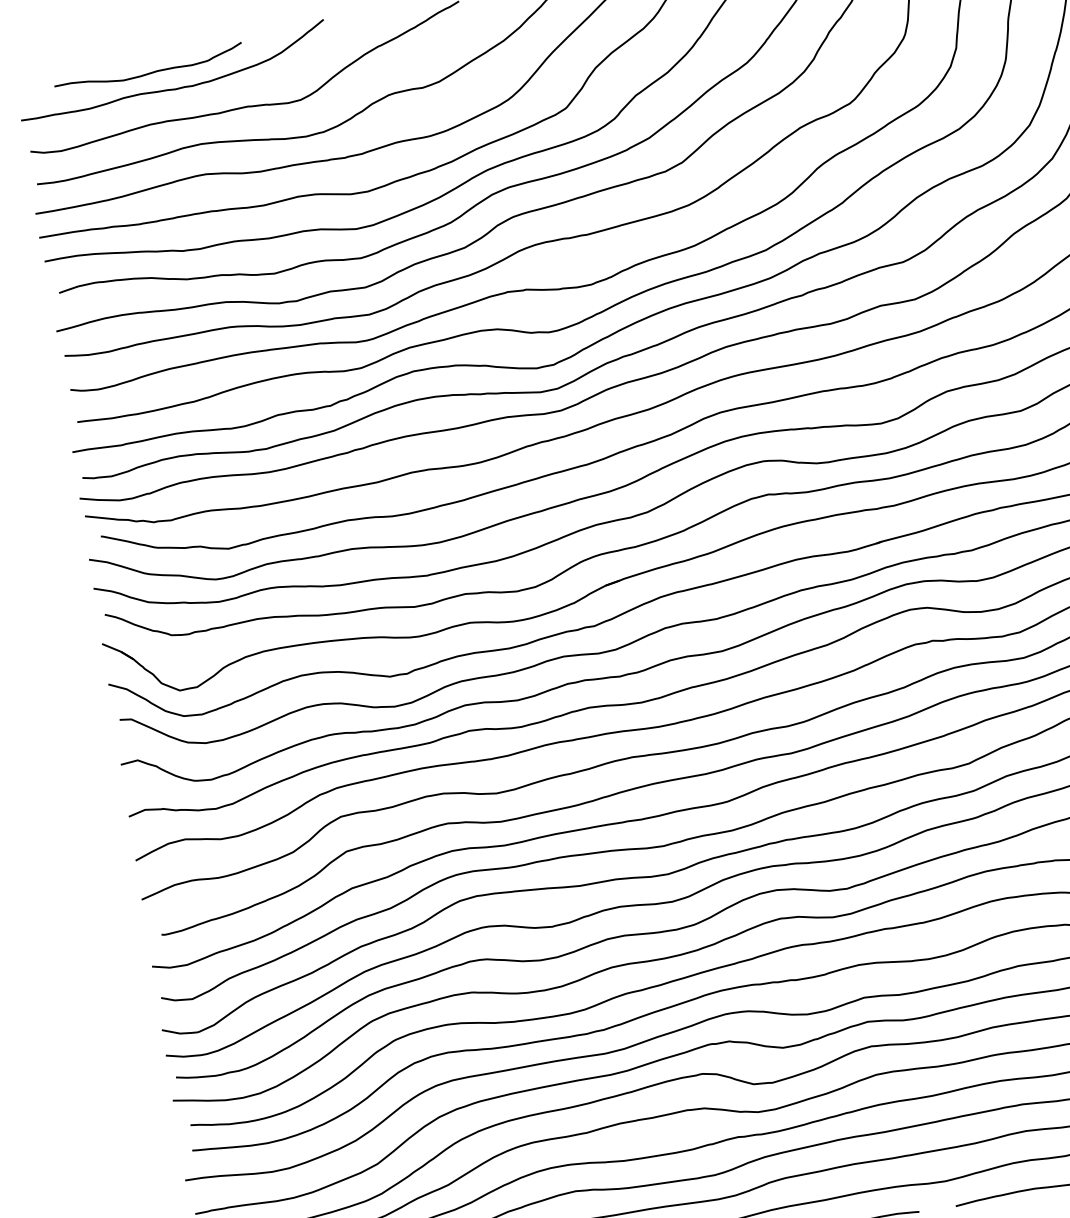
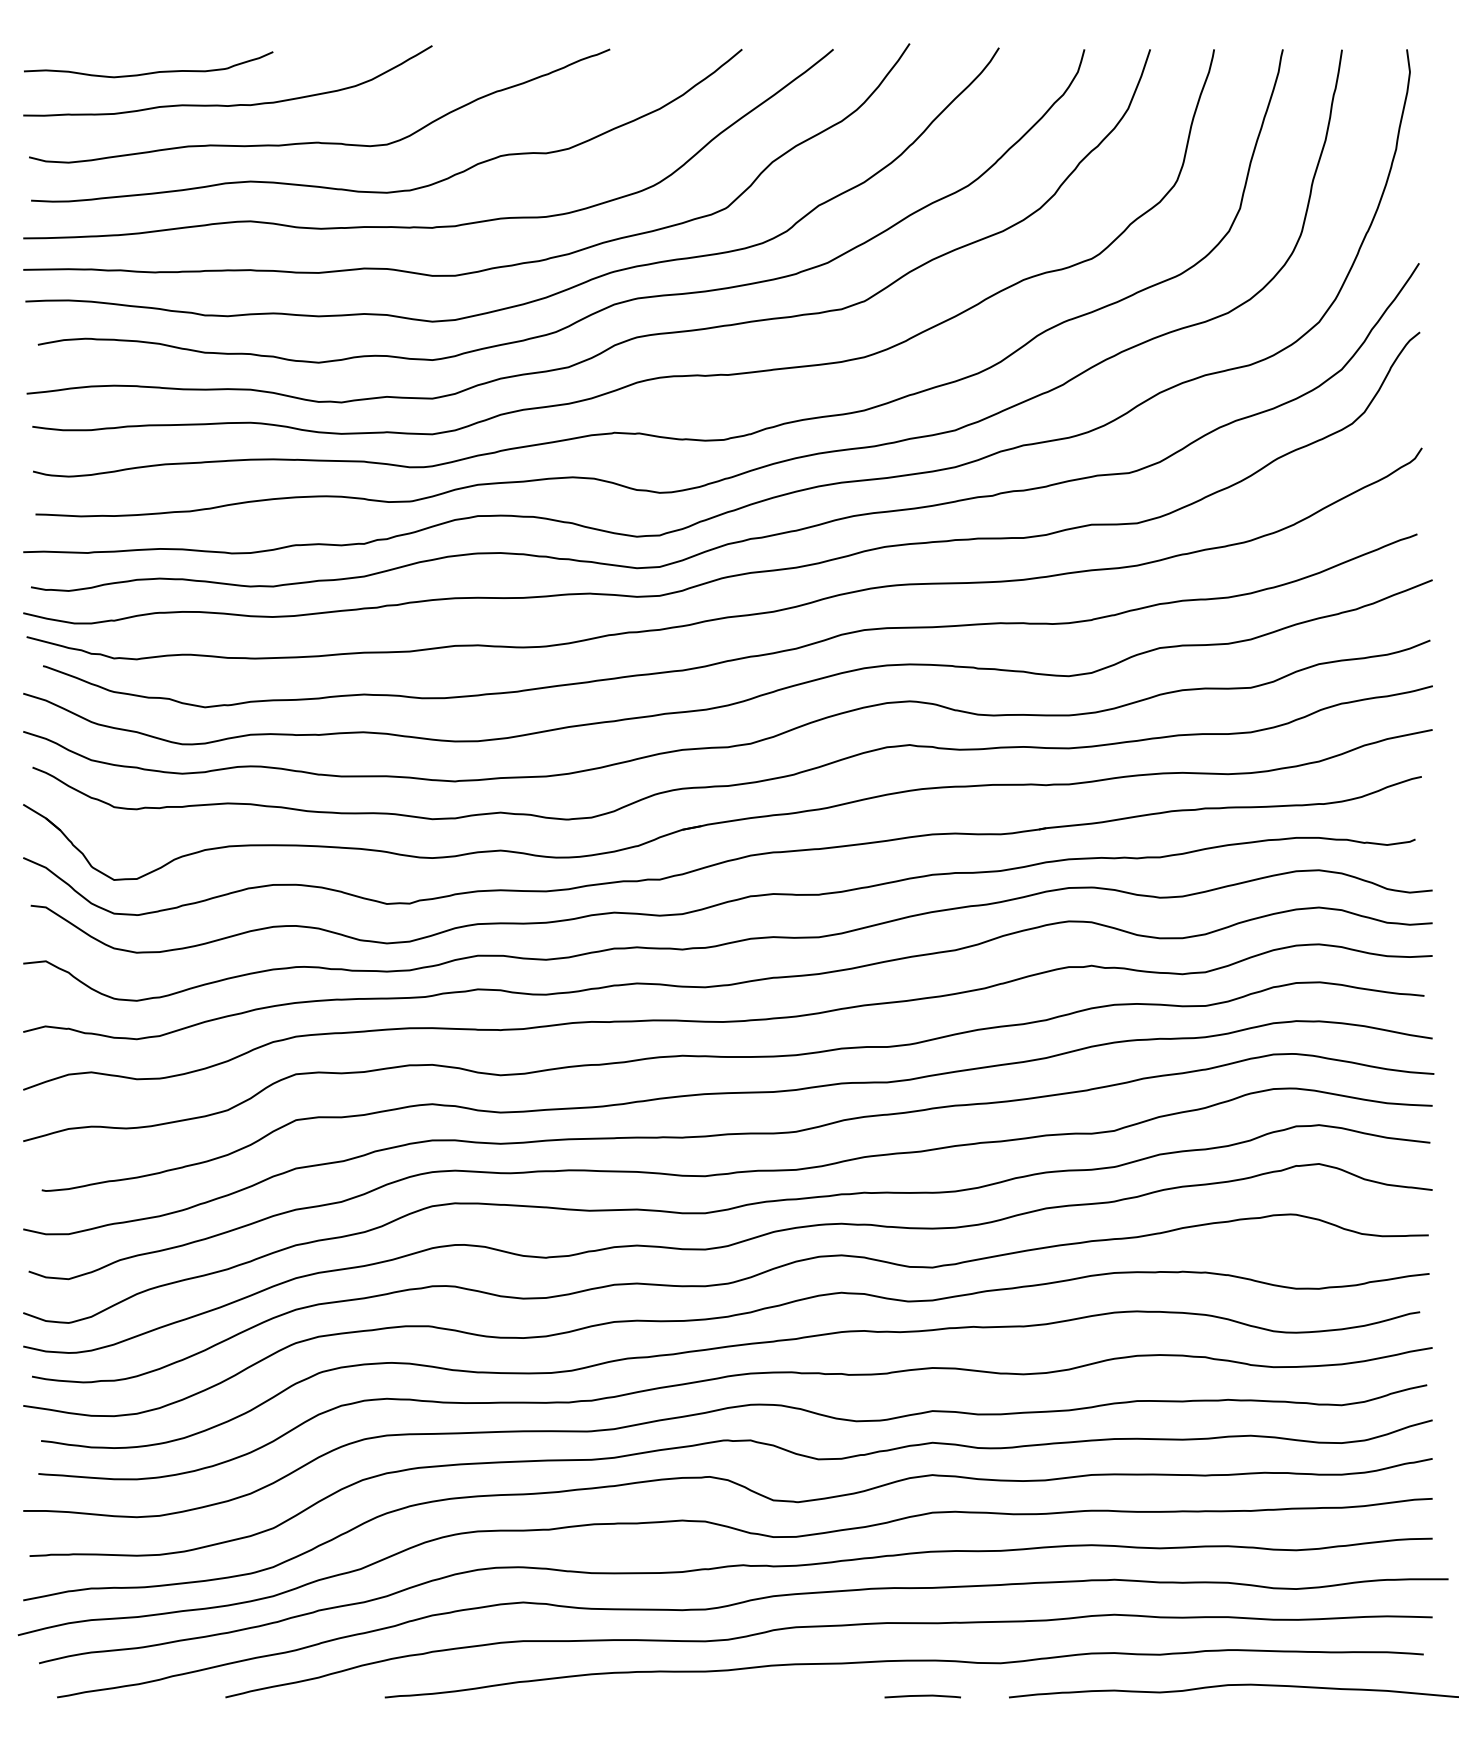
curve: (149, 72) -> (148, 72), moved

